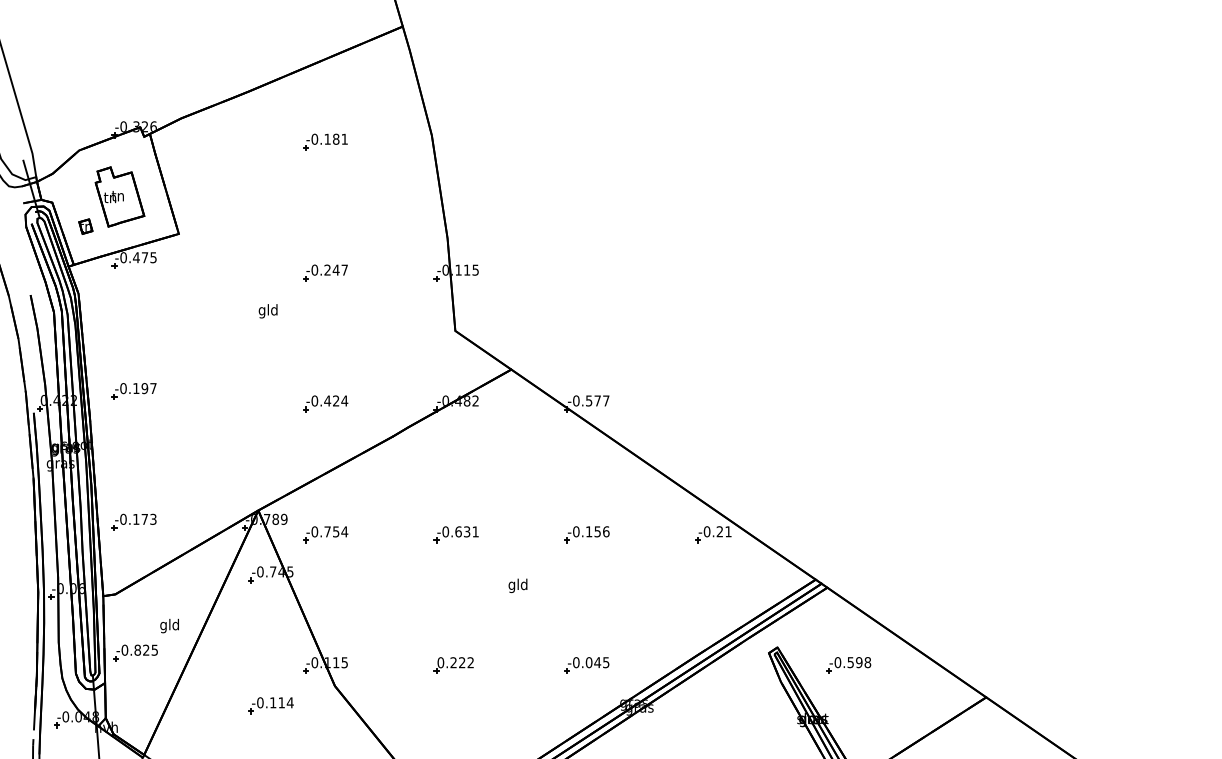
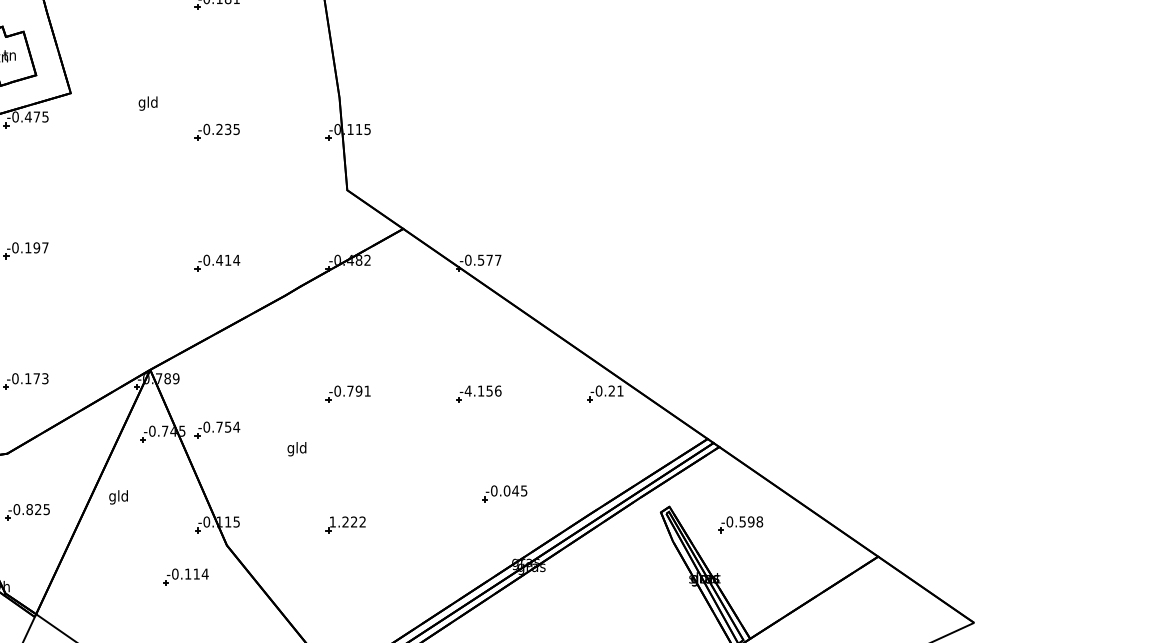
text: (339, 269) -> (231, 128), -0.247 -> -0.235
text: (267, 311) -> (147, 103), moved
text: (336, 400) -> (228, 259), -0.424 -> -0.414
text: (462, 531) -> (354, 390), -0.631 -> -0.791
text: (575, 531) -> (467, 390), -0.156 -> -4.156
part: (325, 534) -> (217, 429), moved
text: (517, 585) -> (296, 448), moved
text: (169, 625) -> (118, 496), moved
text: (440, 662) -> (332, 521), 0.222 -> 1.222
part: (586, 665) -> (504, 493), moved
part: (270, 705) -> (185, 576), moved

